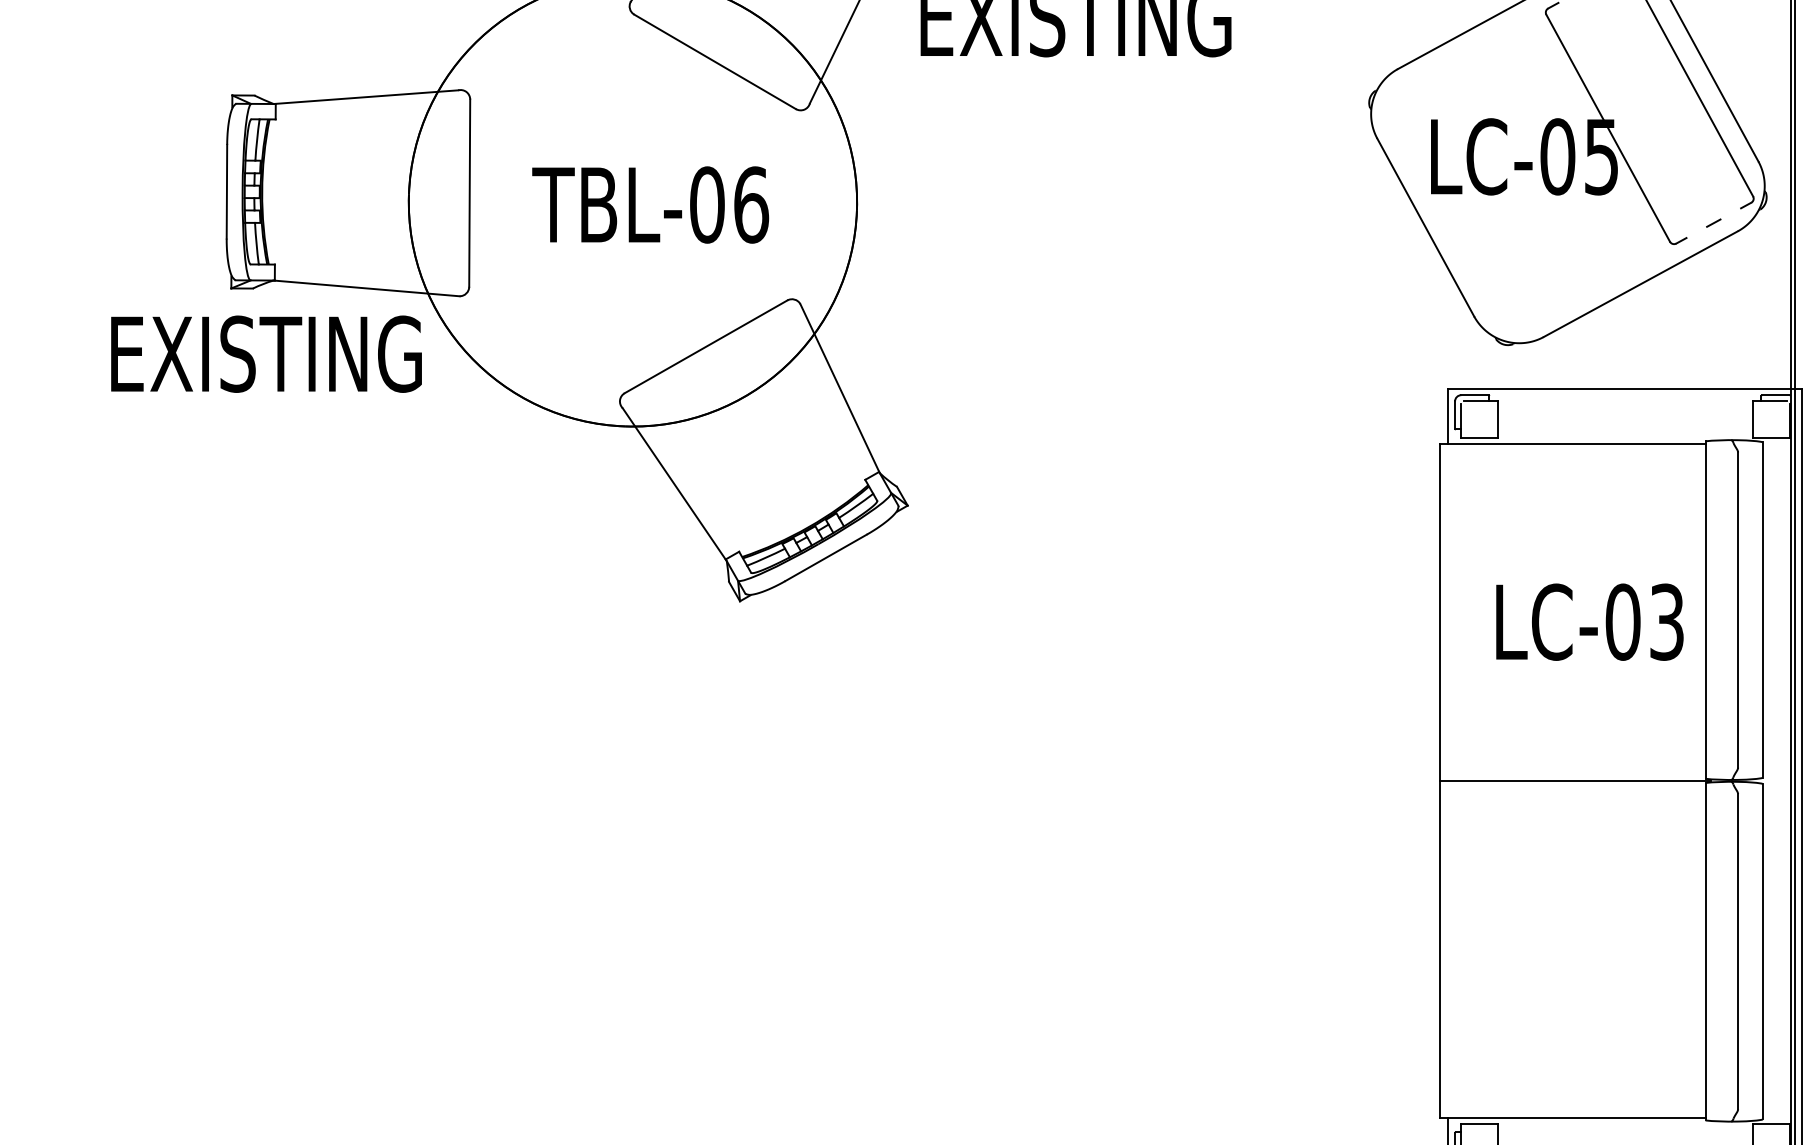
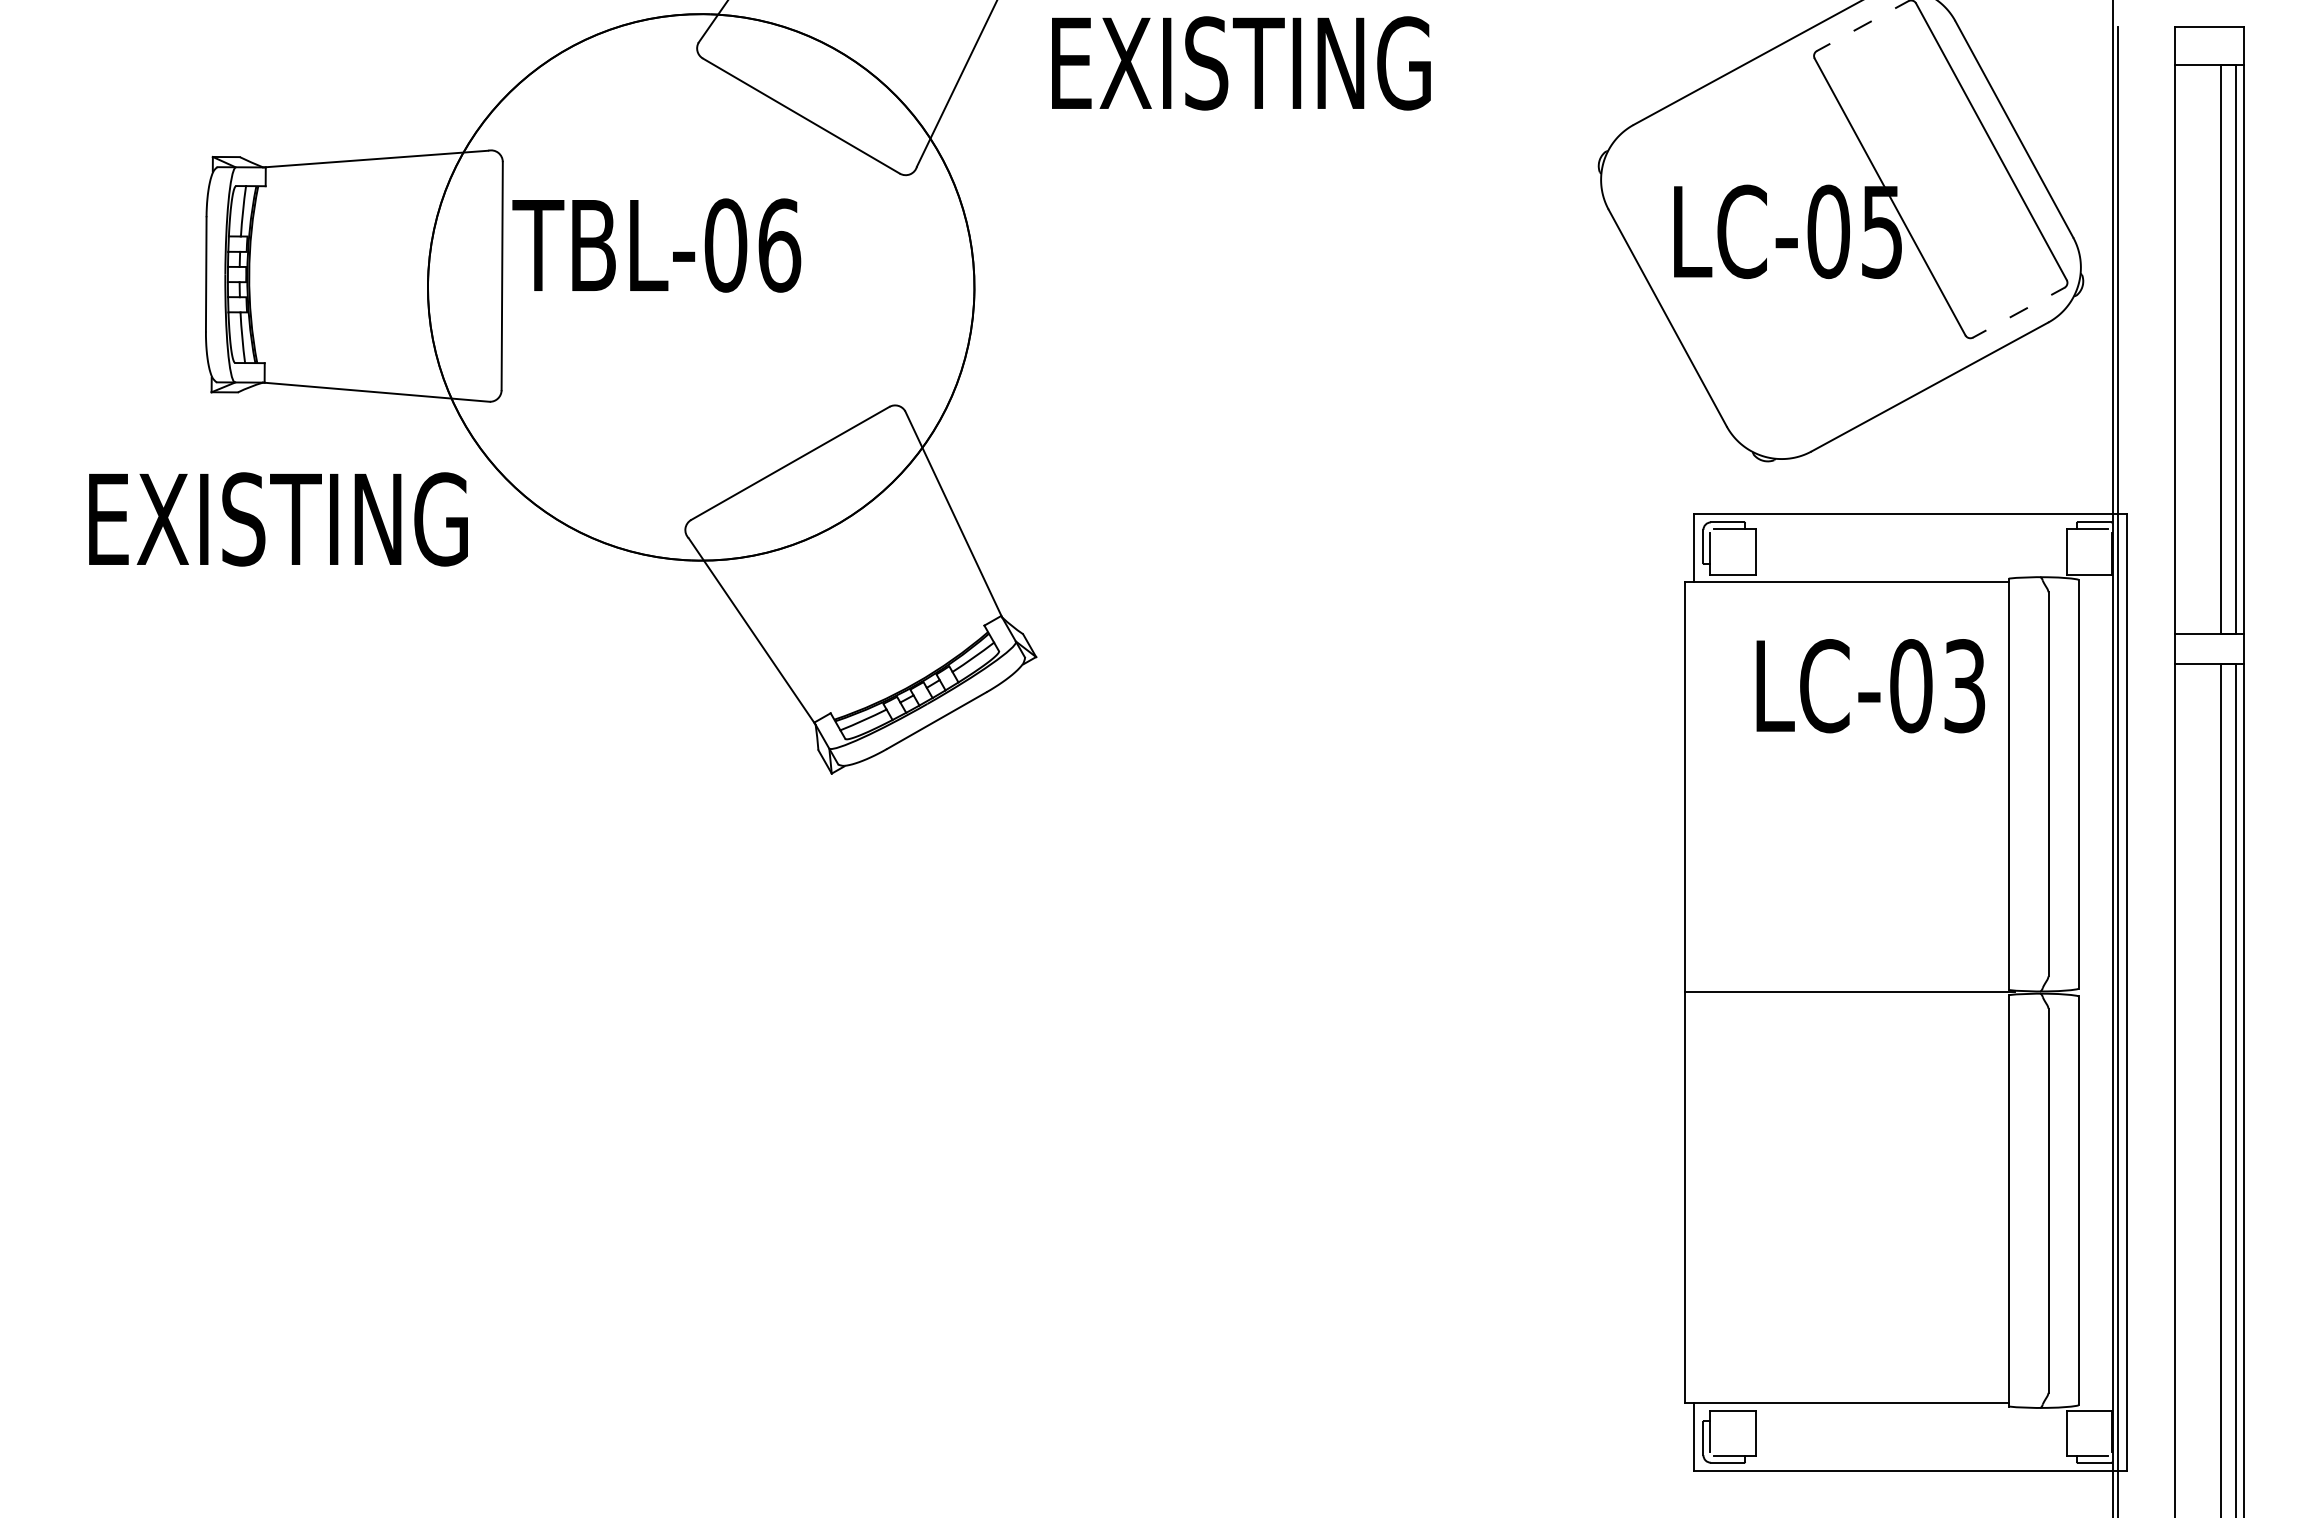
text: (650, 204) -> (656, 245), moved
text: (266, 354) -> (278, 519), moved
text: (1589, 622) -> (1870, 686), moved

